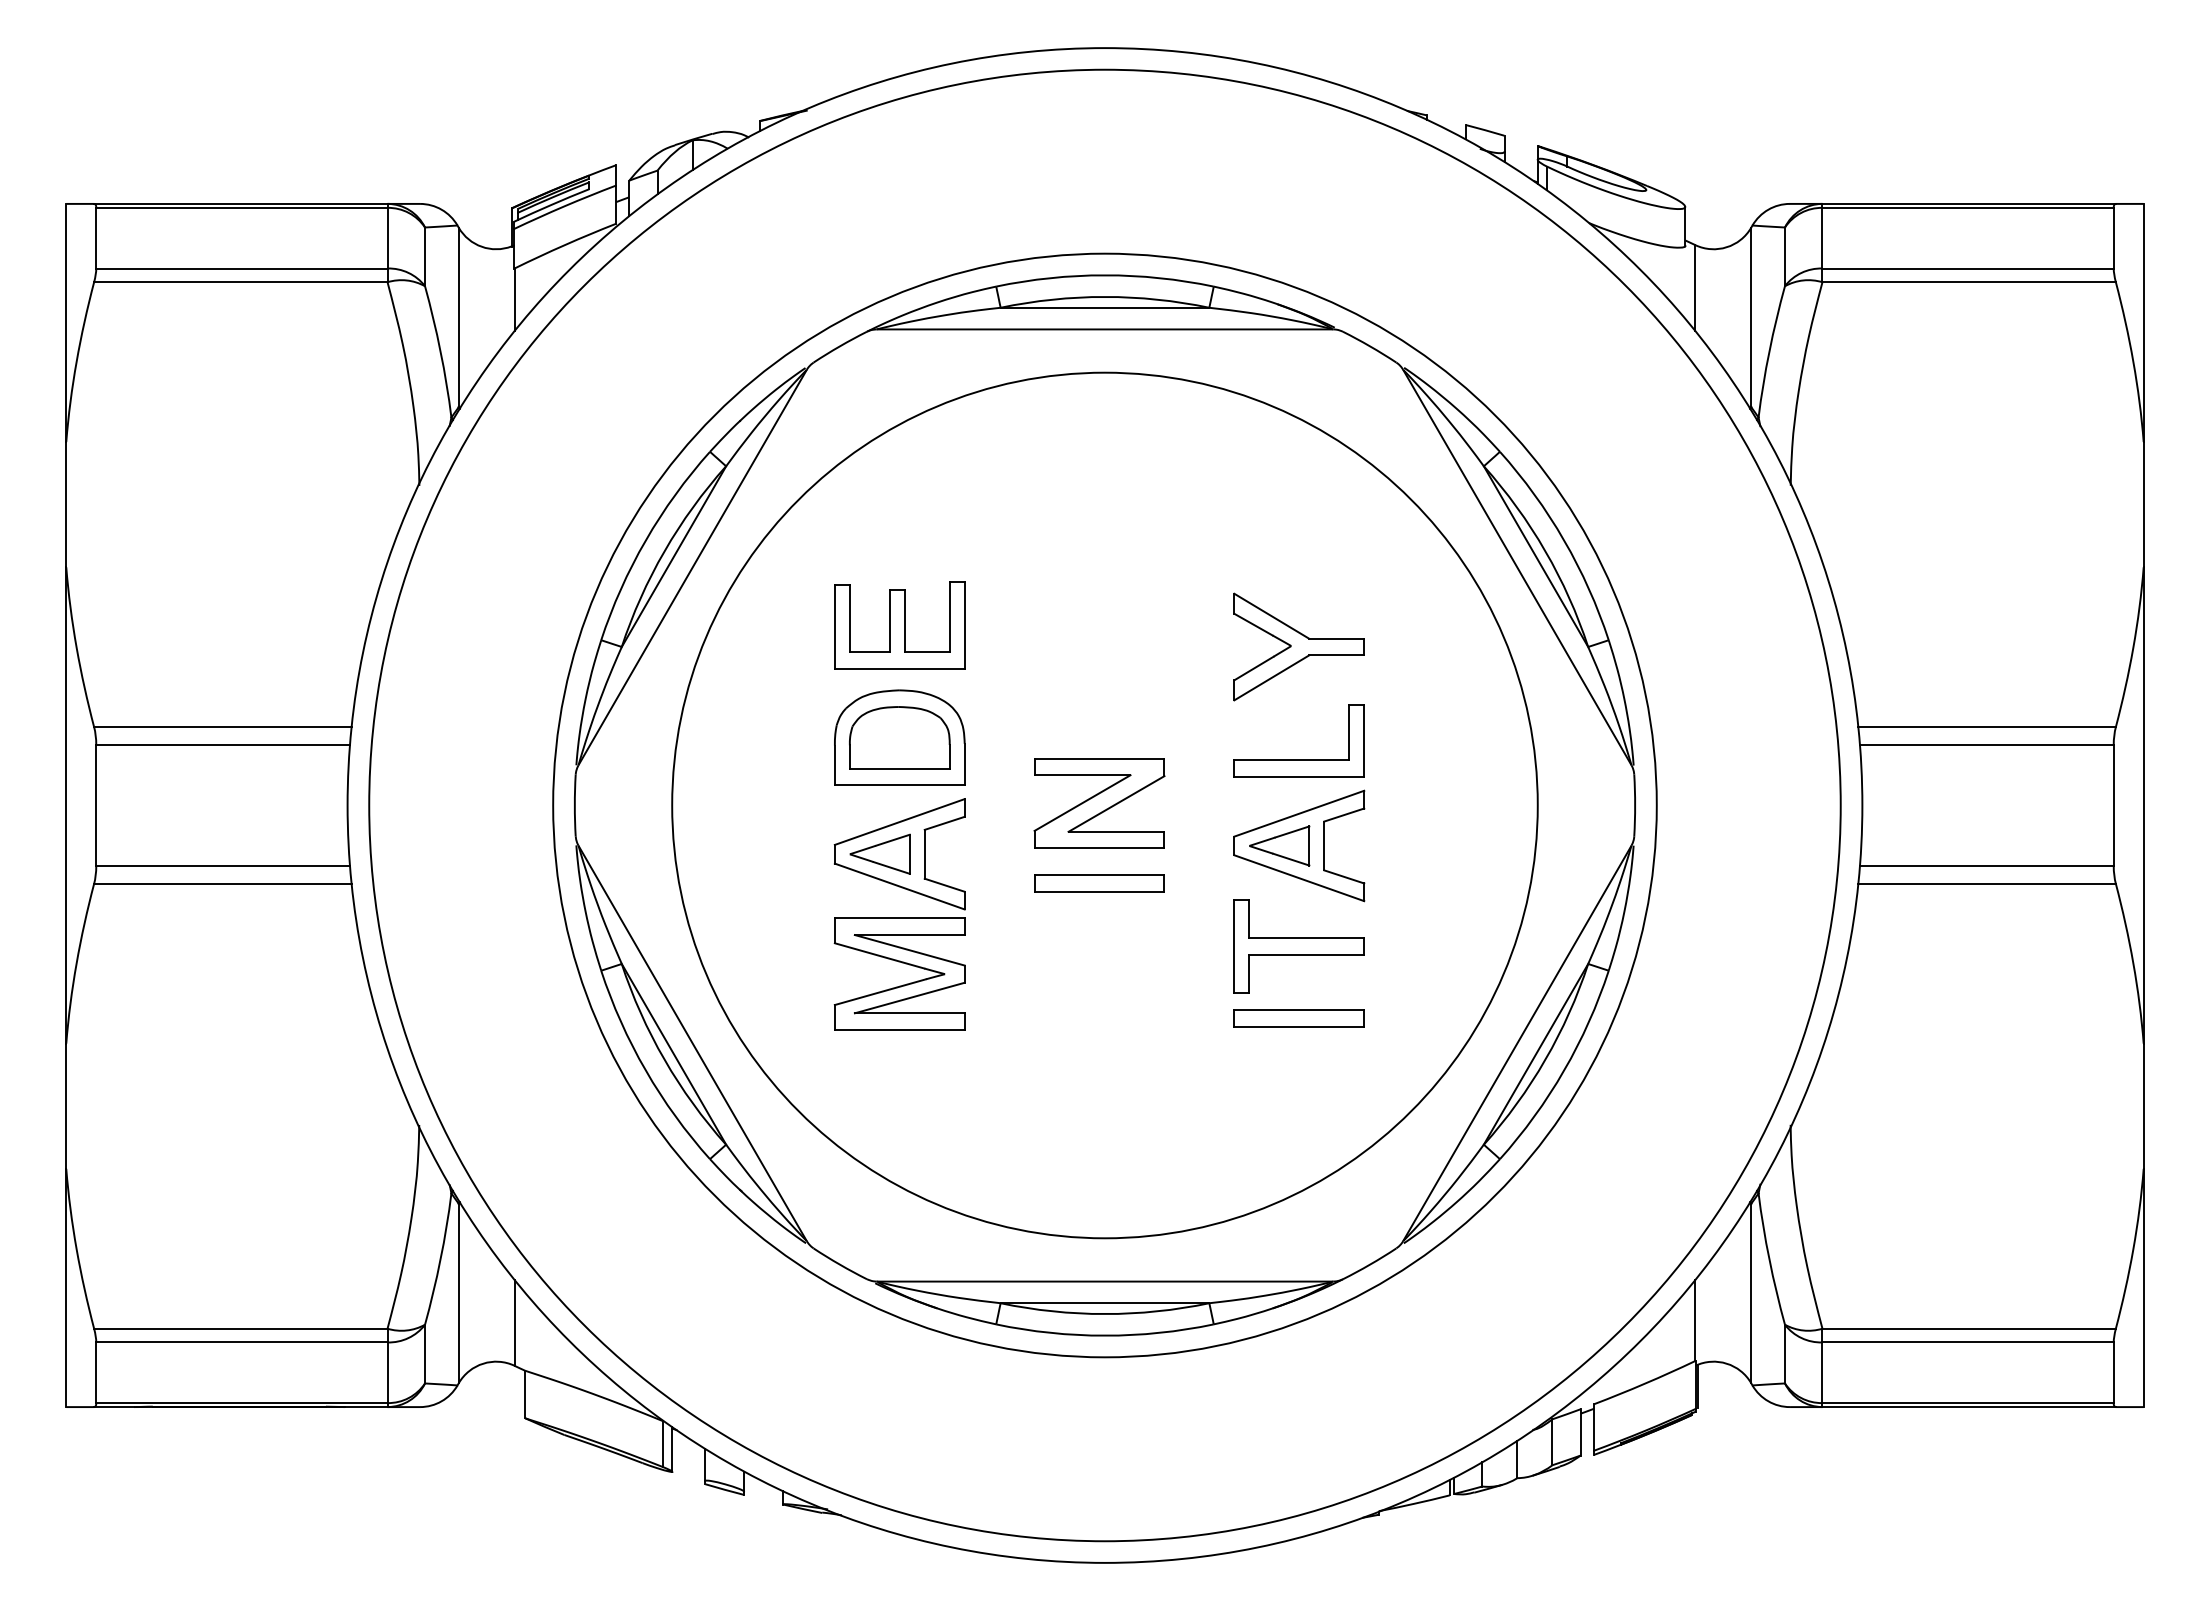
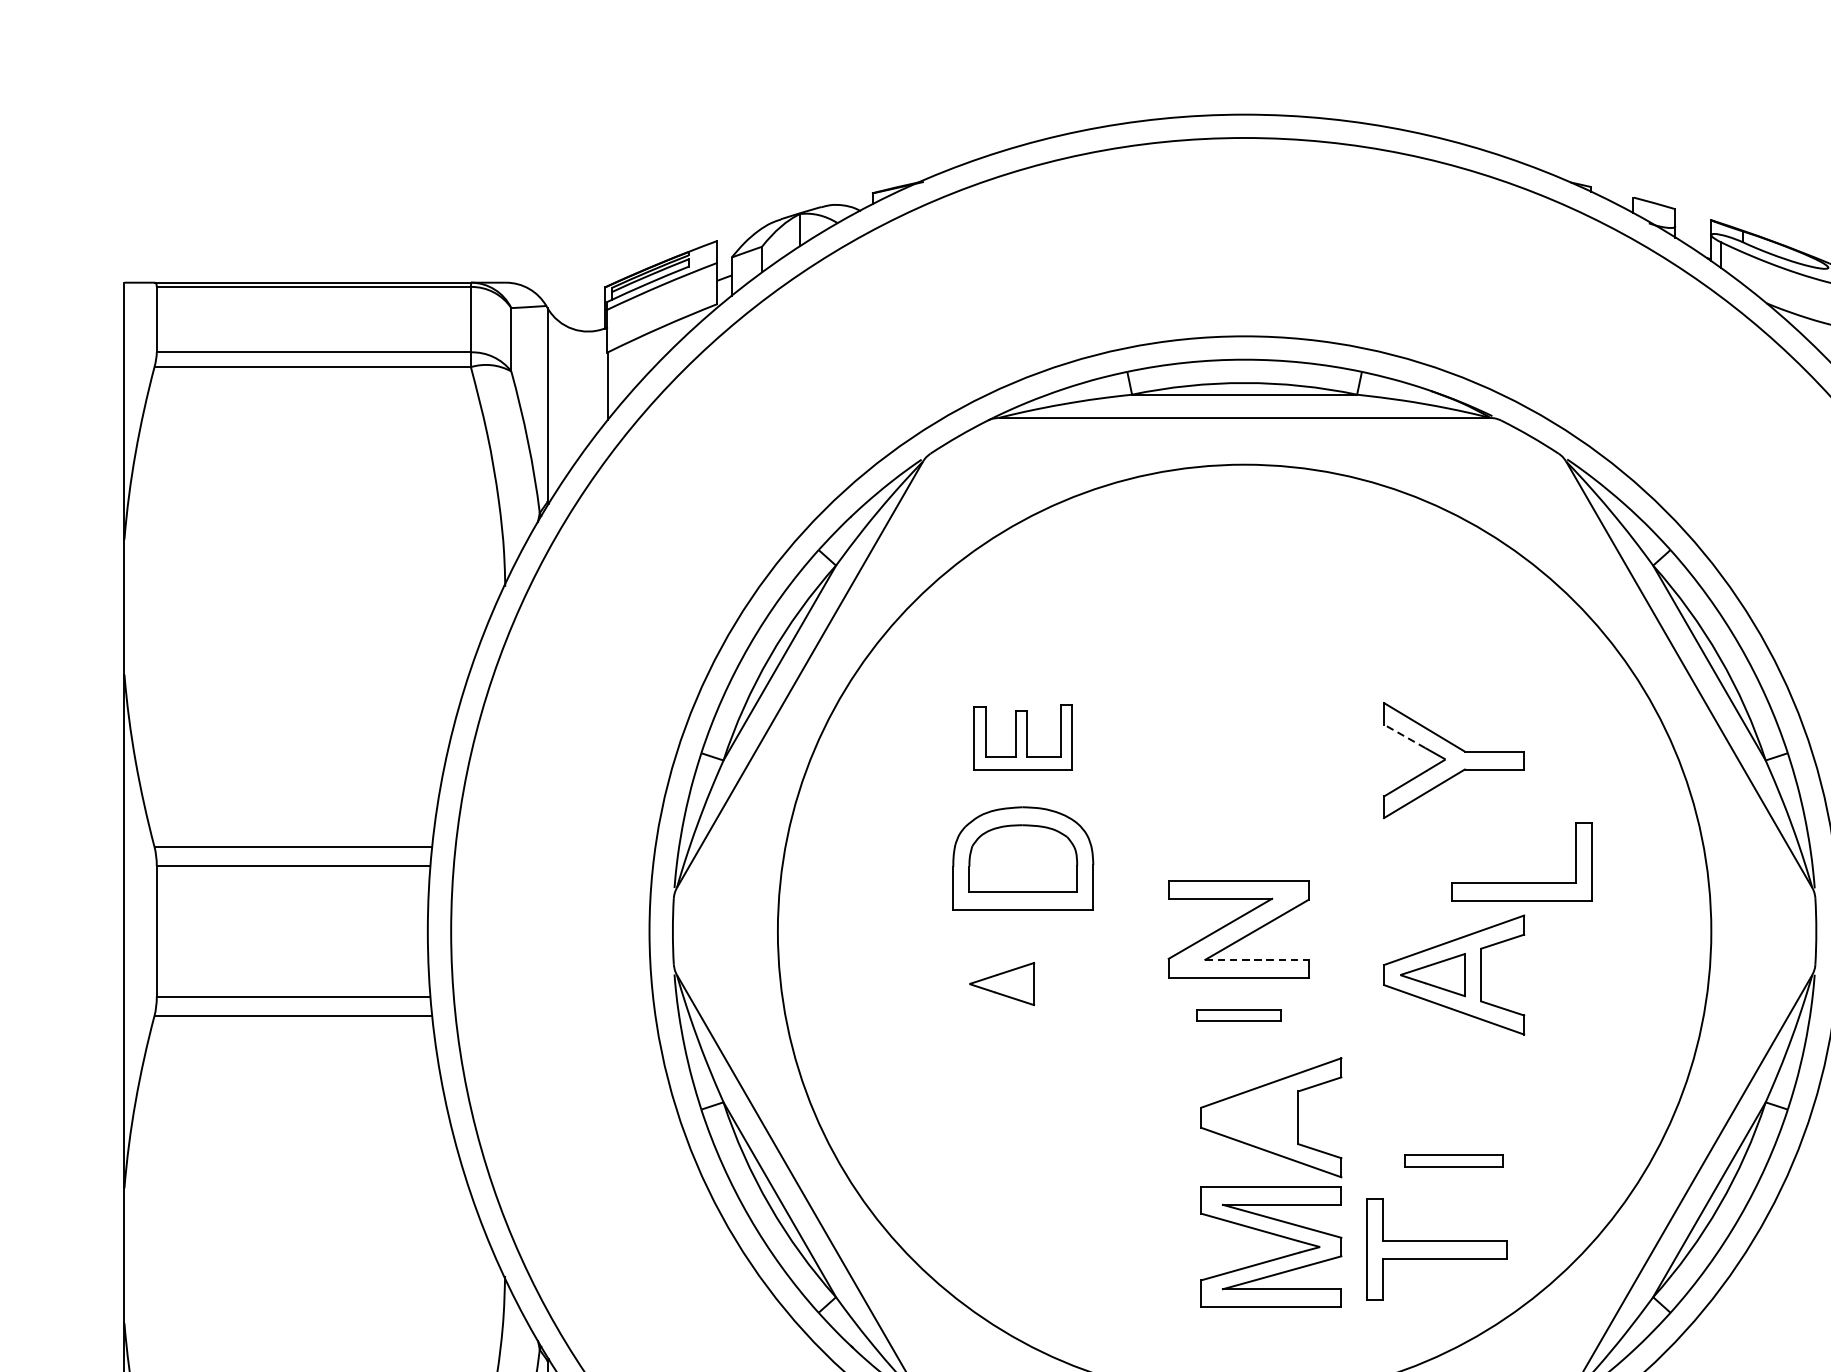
line: (1253, 624) -> (1404, 736), solid -> dashed
part: (899, 625) -> (1023, 737), size x0.7
part: (1298, 759) -> (1521, 881), moved
line: (1116, 831) -> (1257, 959), solid -> dashed
part: (1099, 883) -> (1238, 1015), size x0.6
part: (899, 914) -> (1271, 1182), moved
part: (1298, 946) -> (1436, 1249), moved
part: (1298, 1018) -> (1453, 1161), size x0.7

